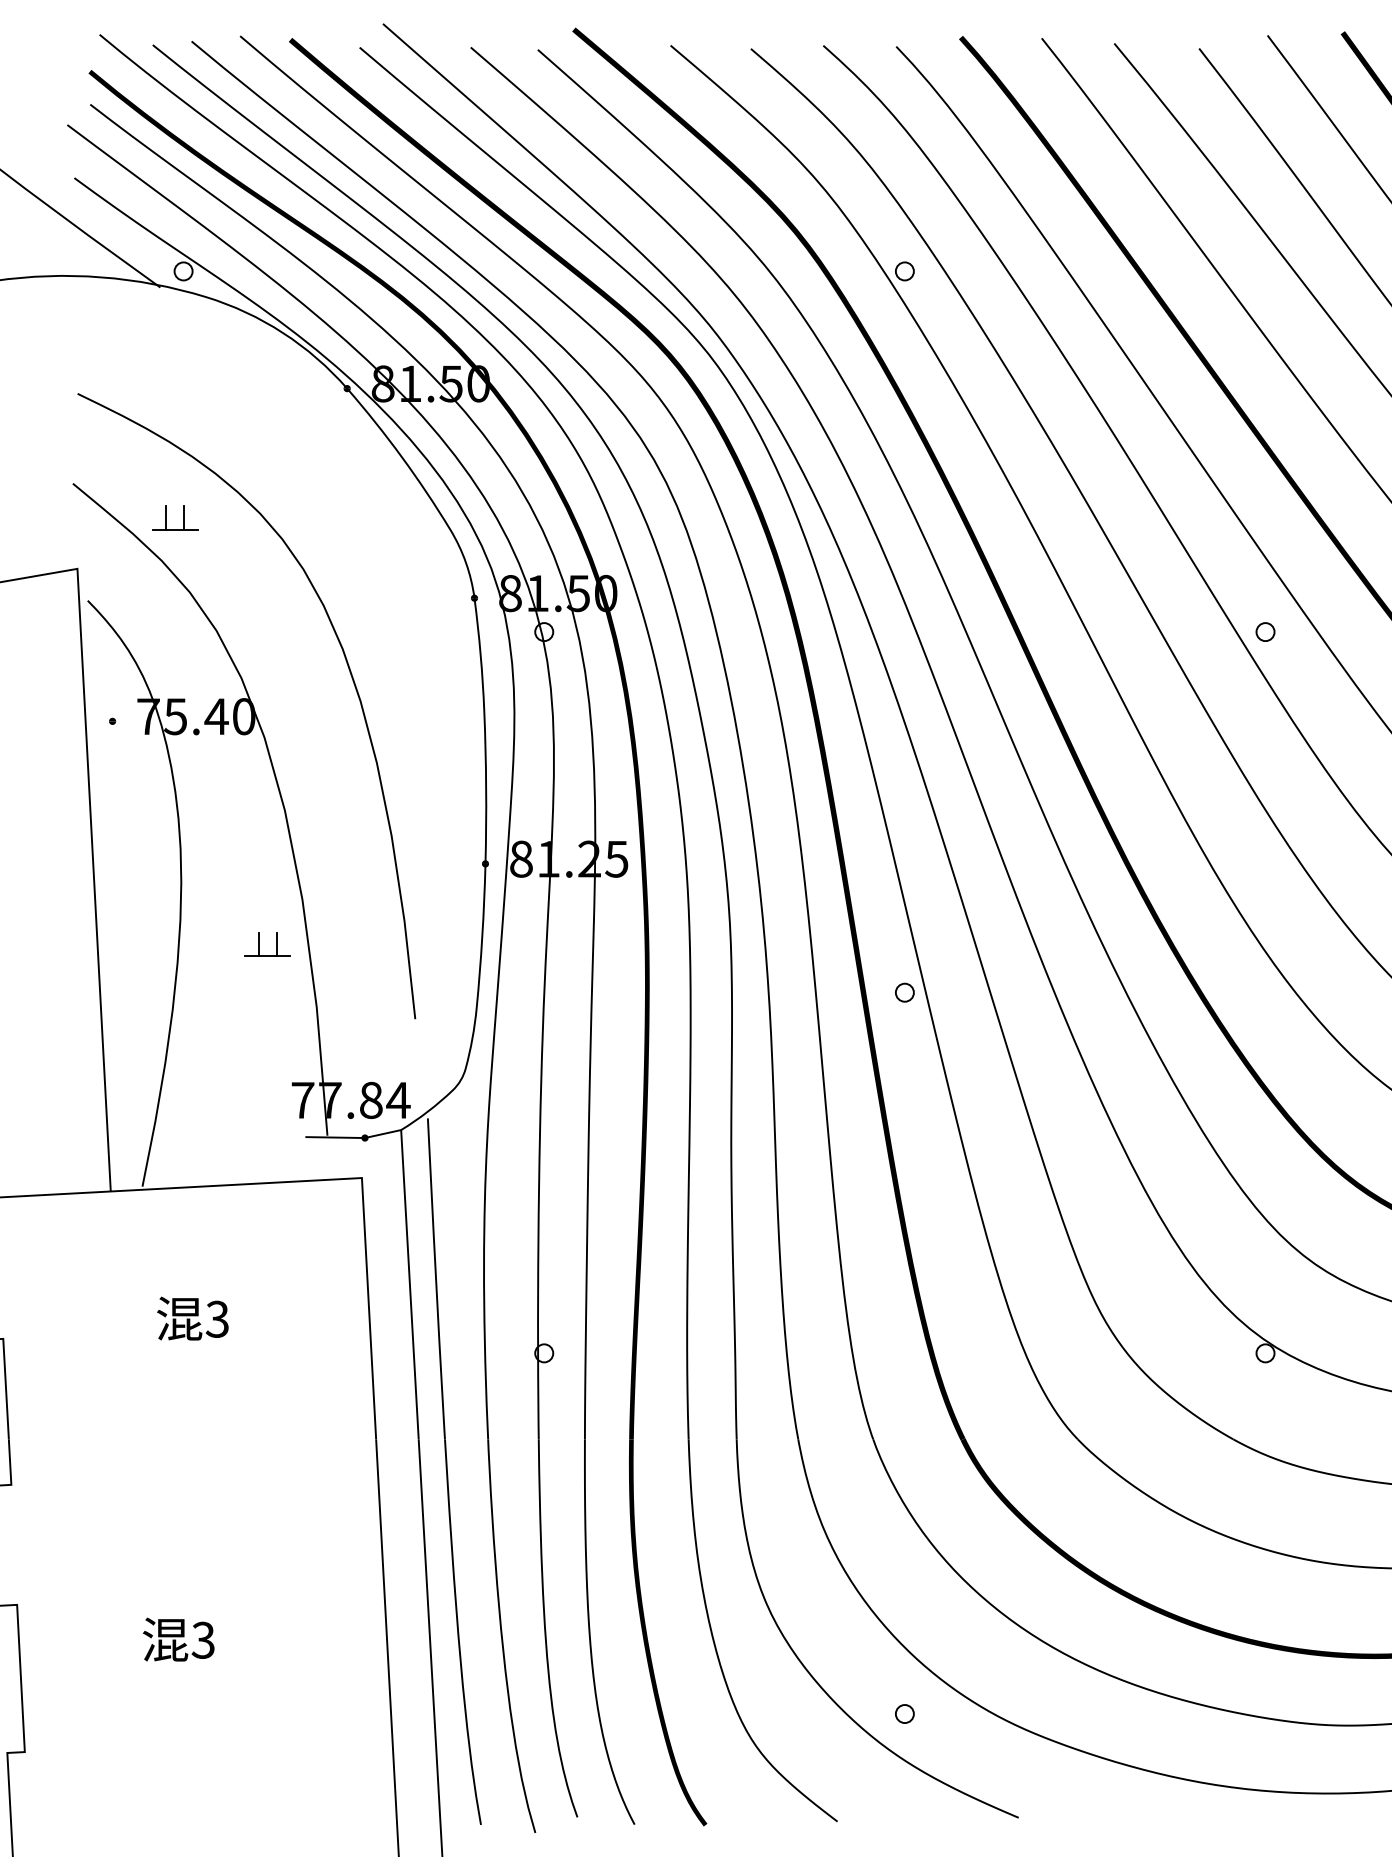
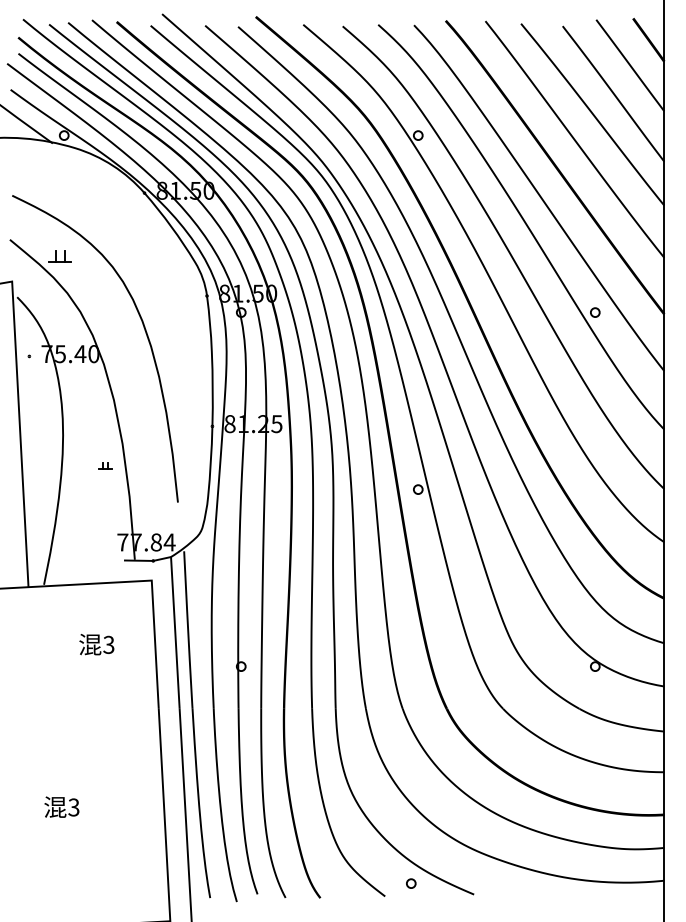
part: (267, 943) -> (105, 465), size x0.6
text: (192, 1318) -> (96, 644), moved
part: (905, 1713) -> (411, 883), moved

